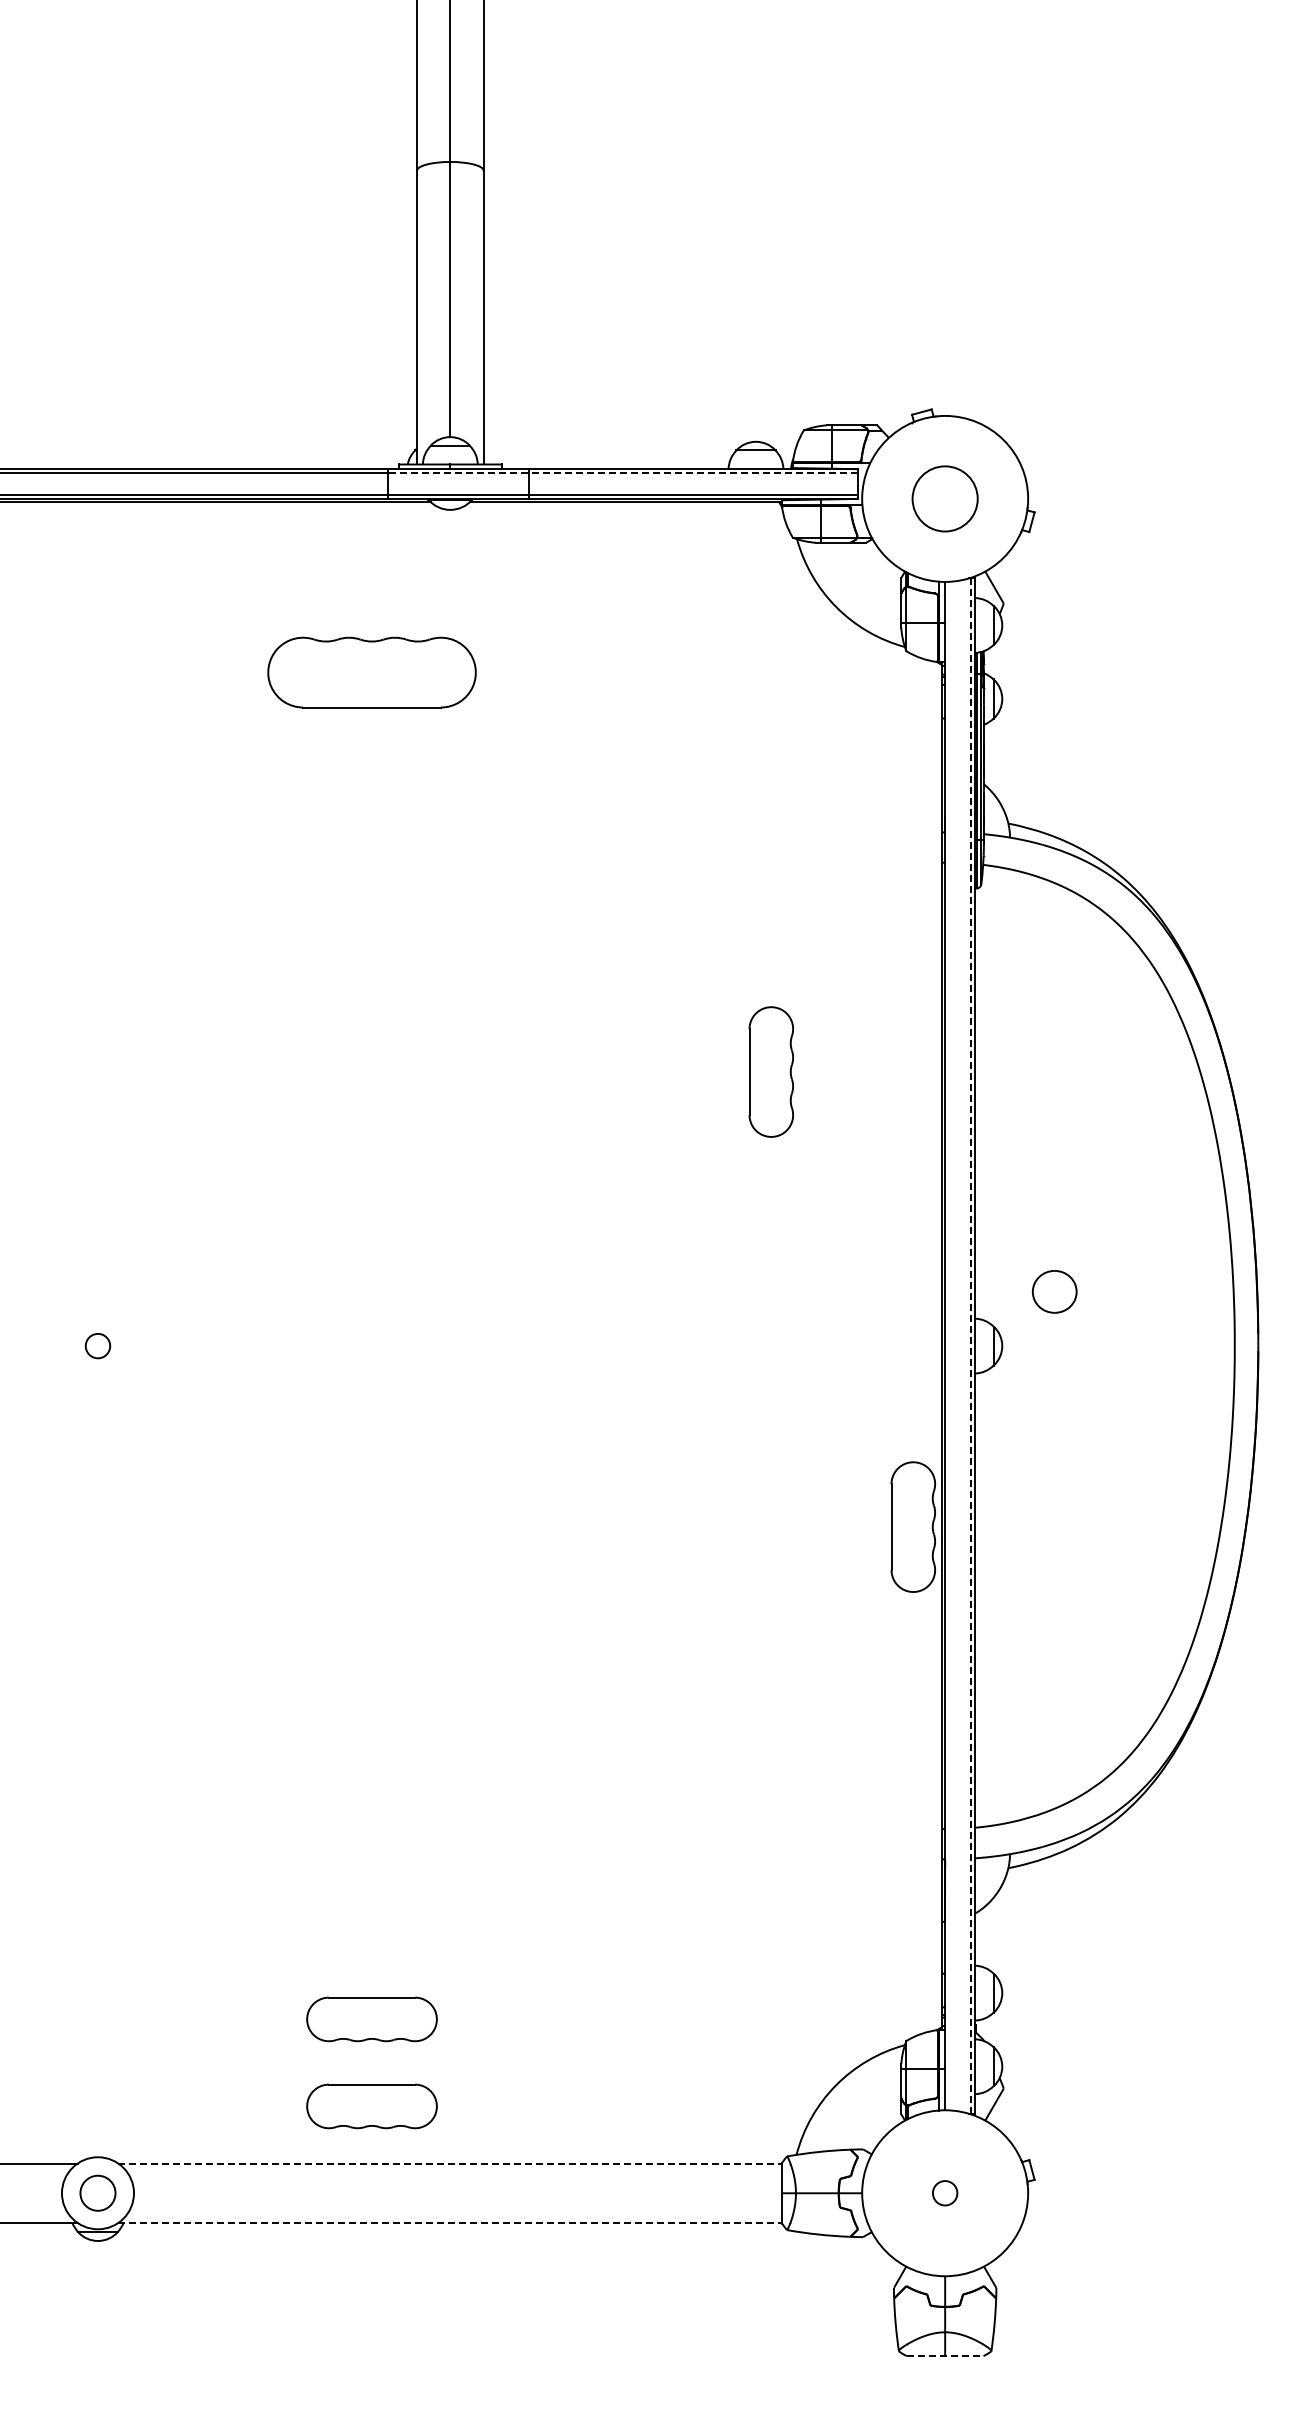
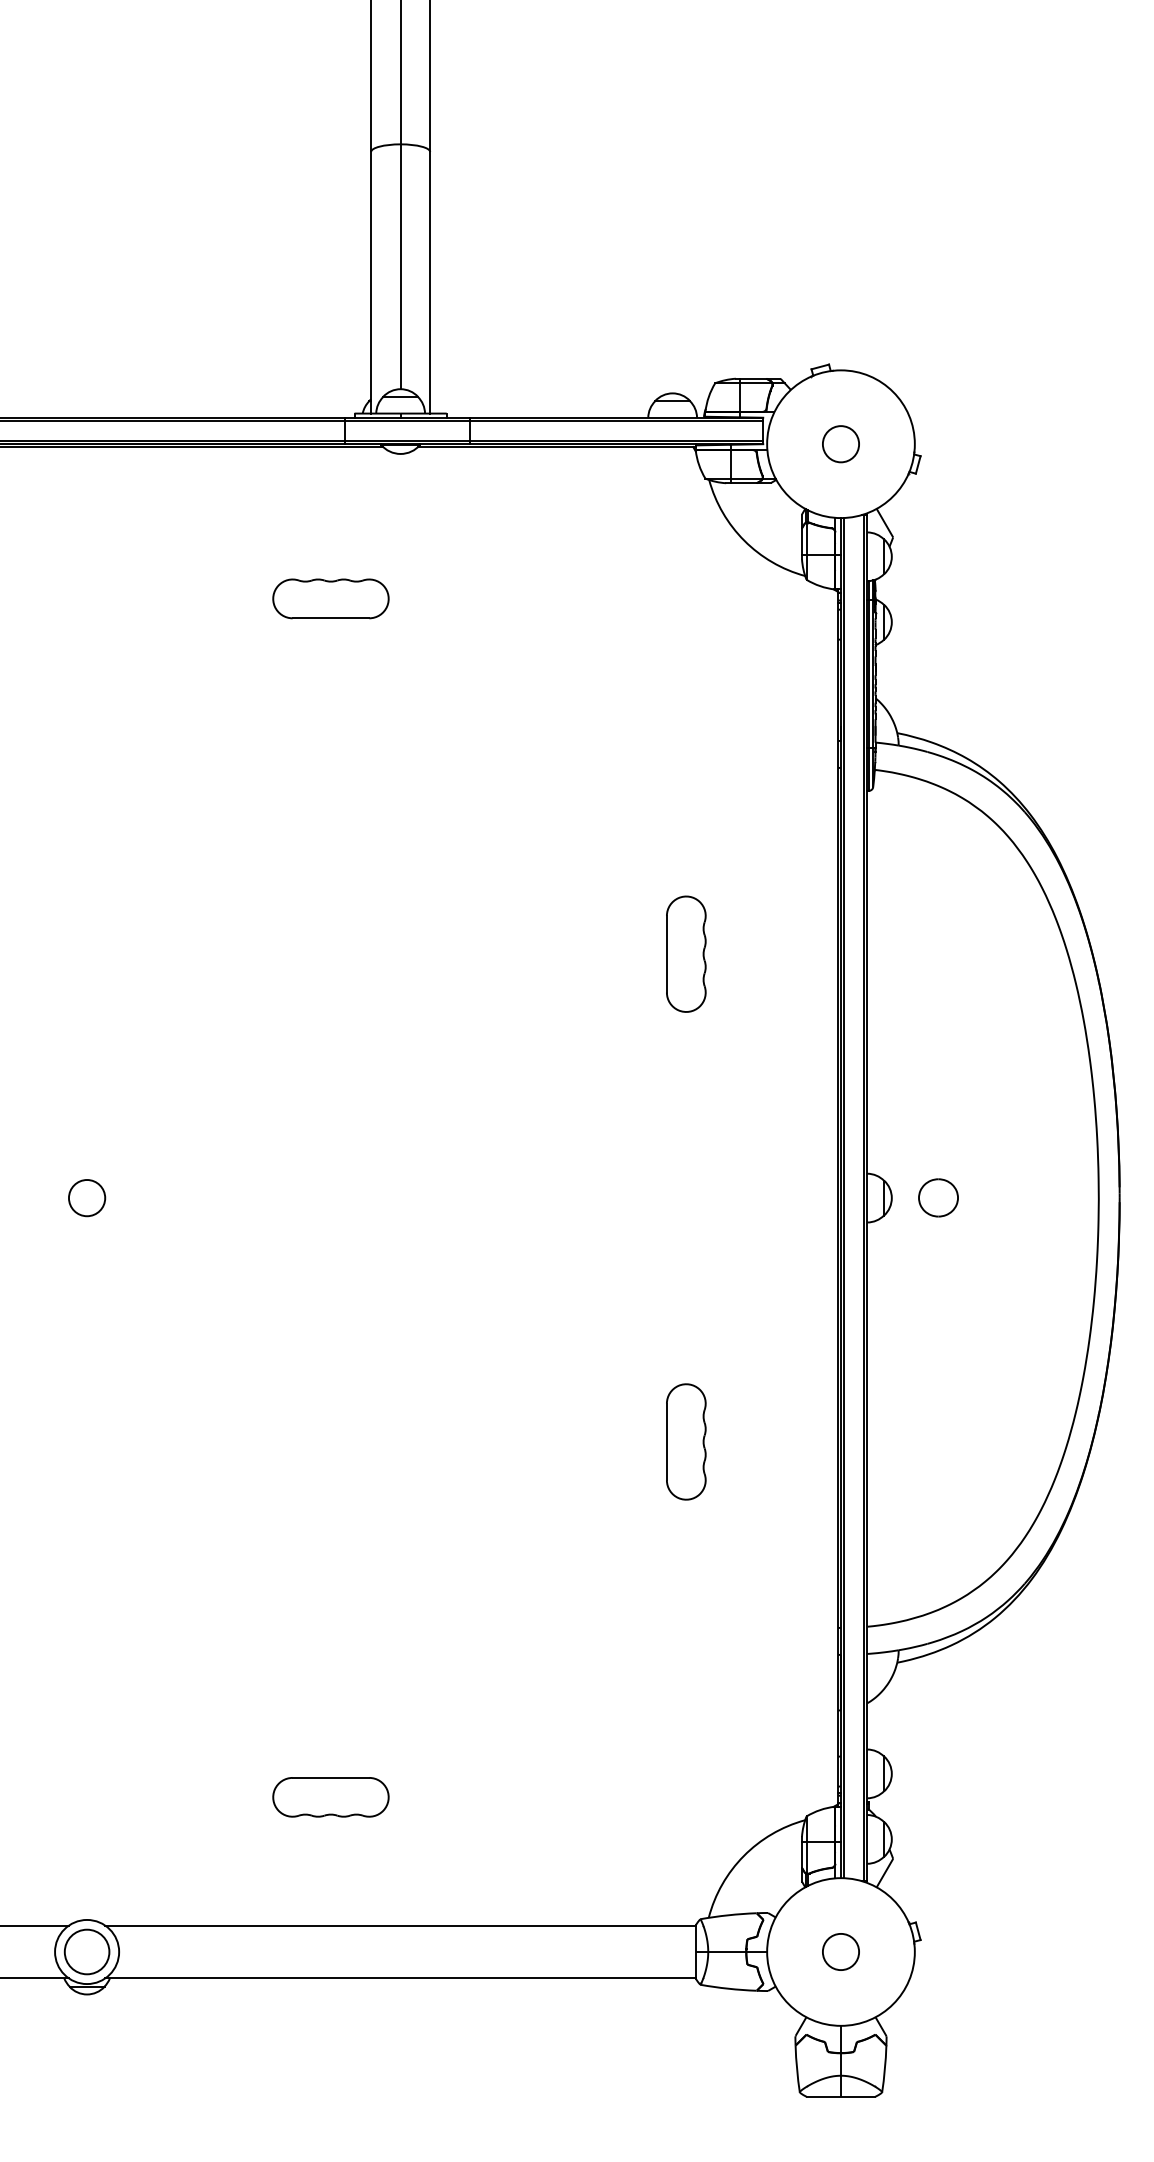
line: (622, 473) -> (553, 421), dashed -> solid
circle: (944, 498) -> (840, 443), size x0.62
part: (371, 672) -> (330, 598), size x0.62
part: (1054, 1291) -> (938, 1197), moved
circle: (97, 1345) -> (86, 1197), size x1.67
line: (949, 1345) -> (844, 1197), added
line: (970, 1346) -> (863, 1198), dashed -> solid
part: (912, 1526) -> (685, 1441), moved
part: (371, 2106) -> (330, 1874), removed
line: (450, 2163) -> (400, 1925), dashed -> solid
circle: (944, 2192) -> (840, 1951), size x1.67
circle: (97, 2193) -> (86, 1952), size x1.43
line: (450, 2223) -> (400, 1978), dashed -> solid
line: (945, 2356) -> (841, 2097), dashed -> solid

